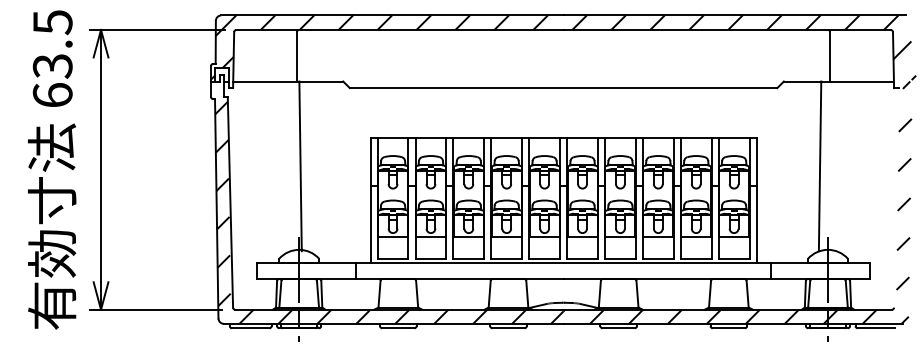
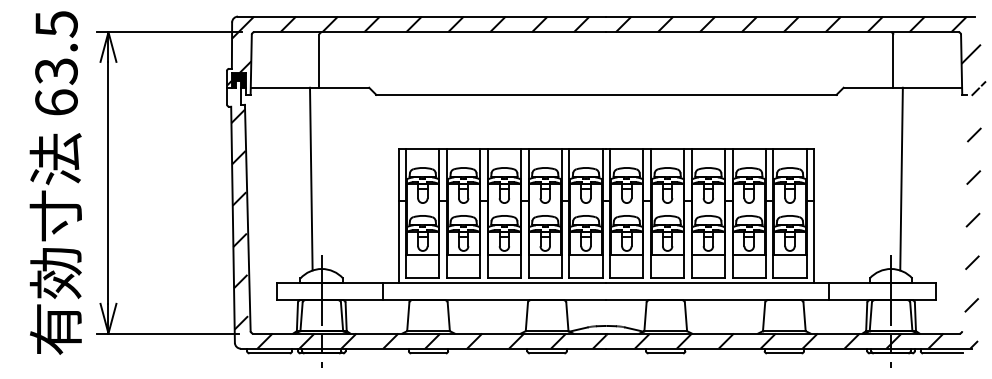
fill: (221, 74) -> (238, 80), added
line: (300, 165) -> (311, 178), moved
line: (820, 165) -> (901, 178), moved

